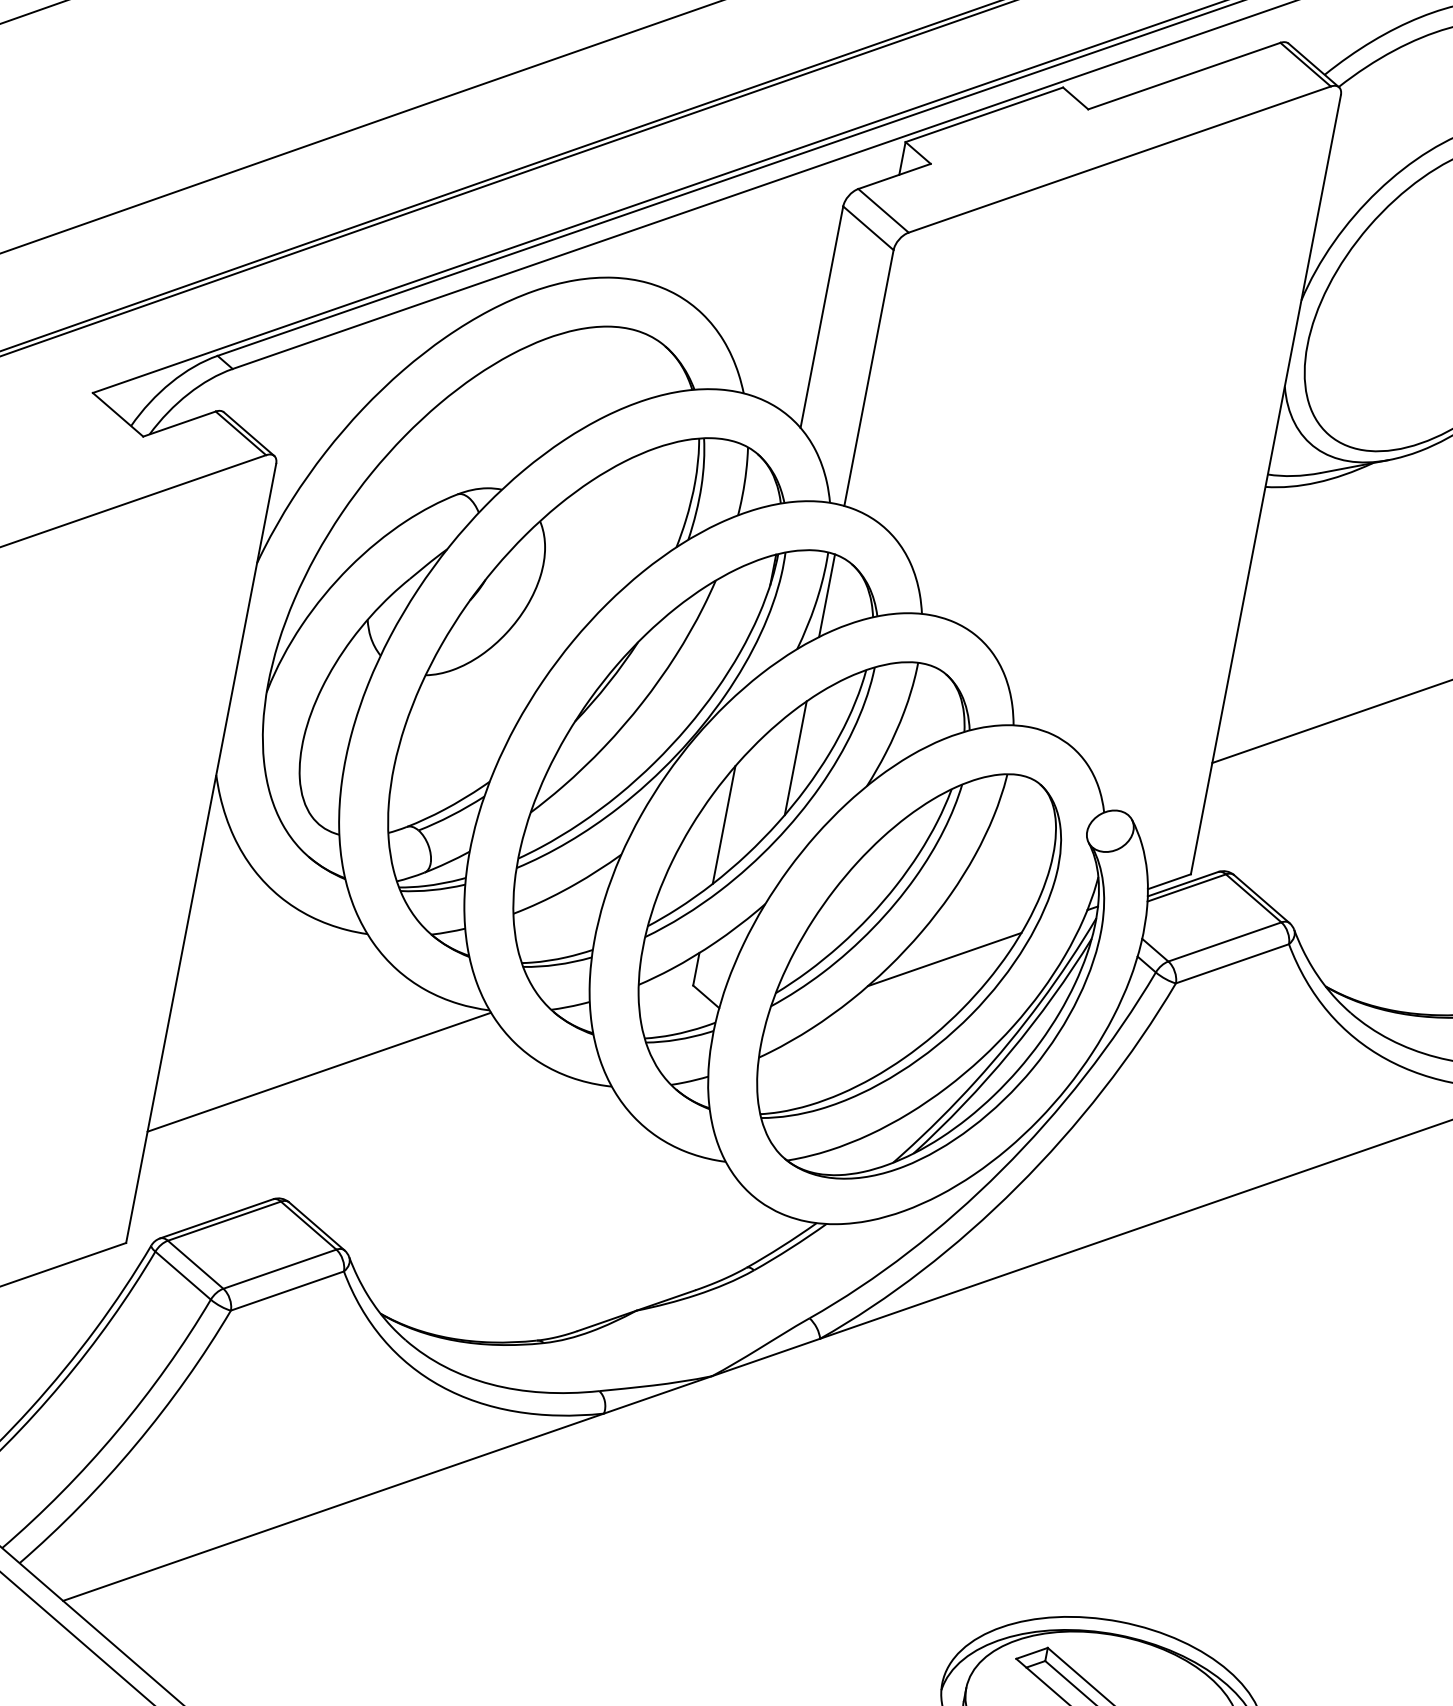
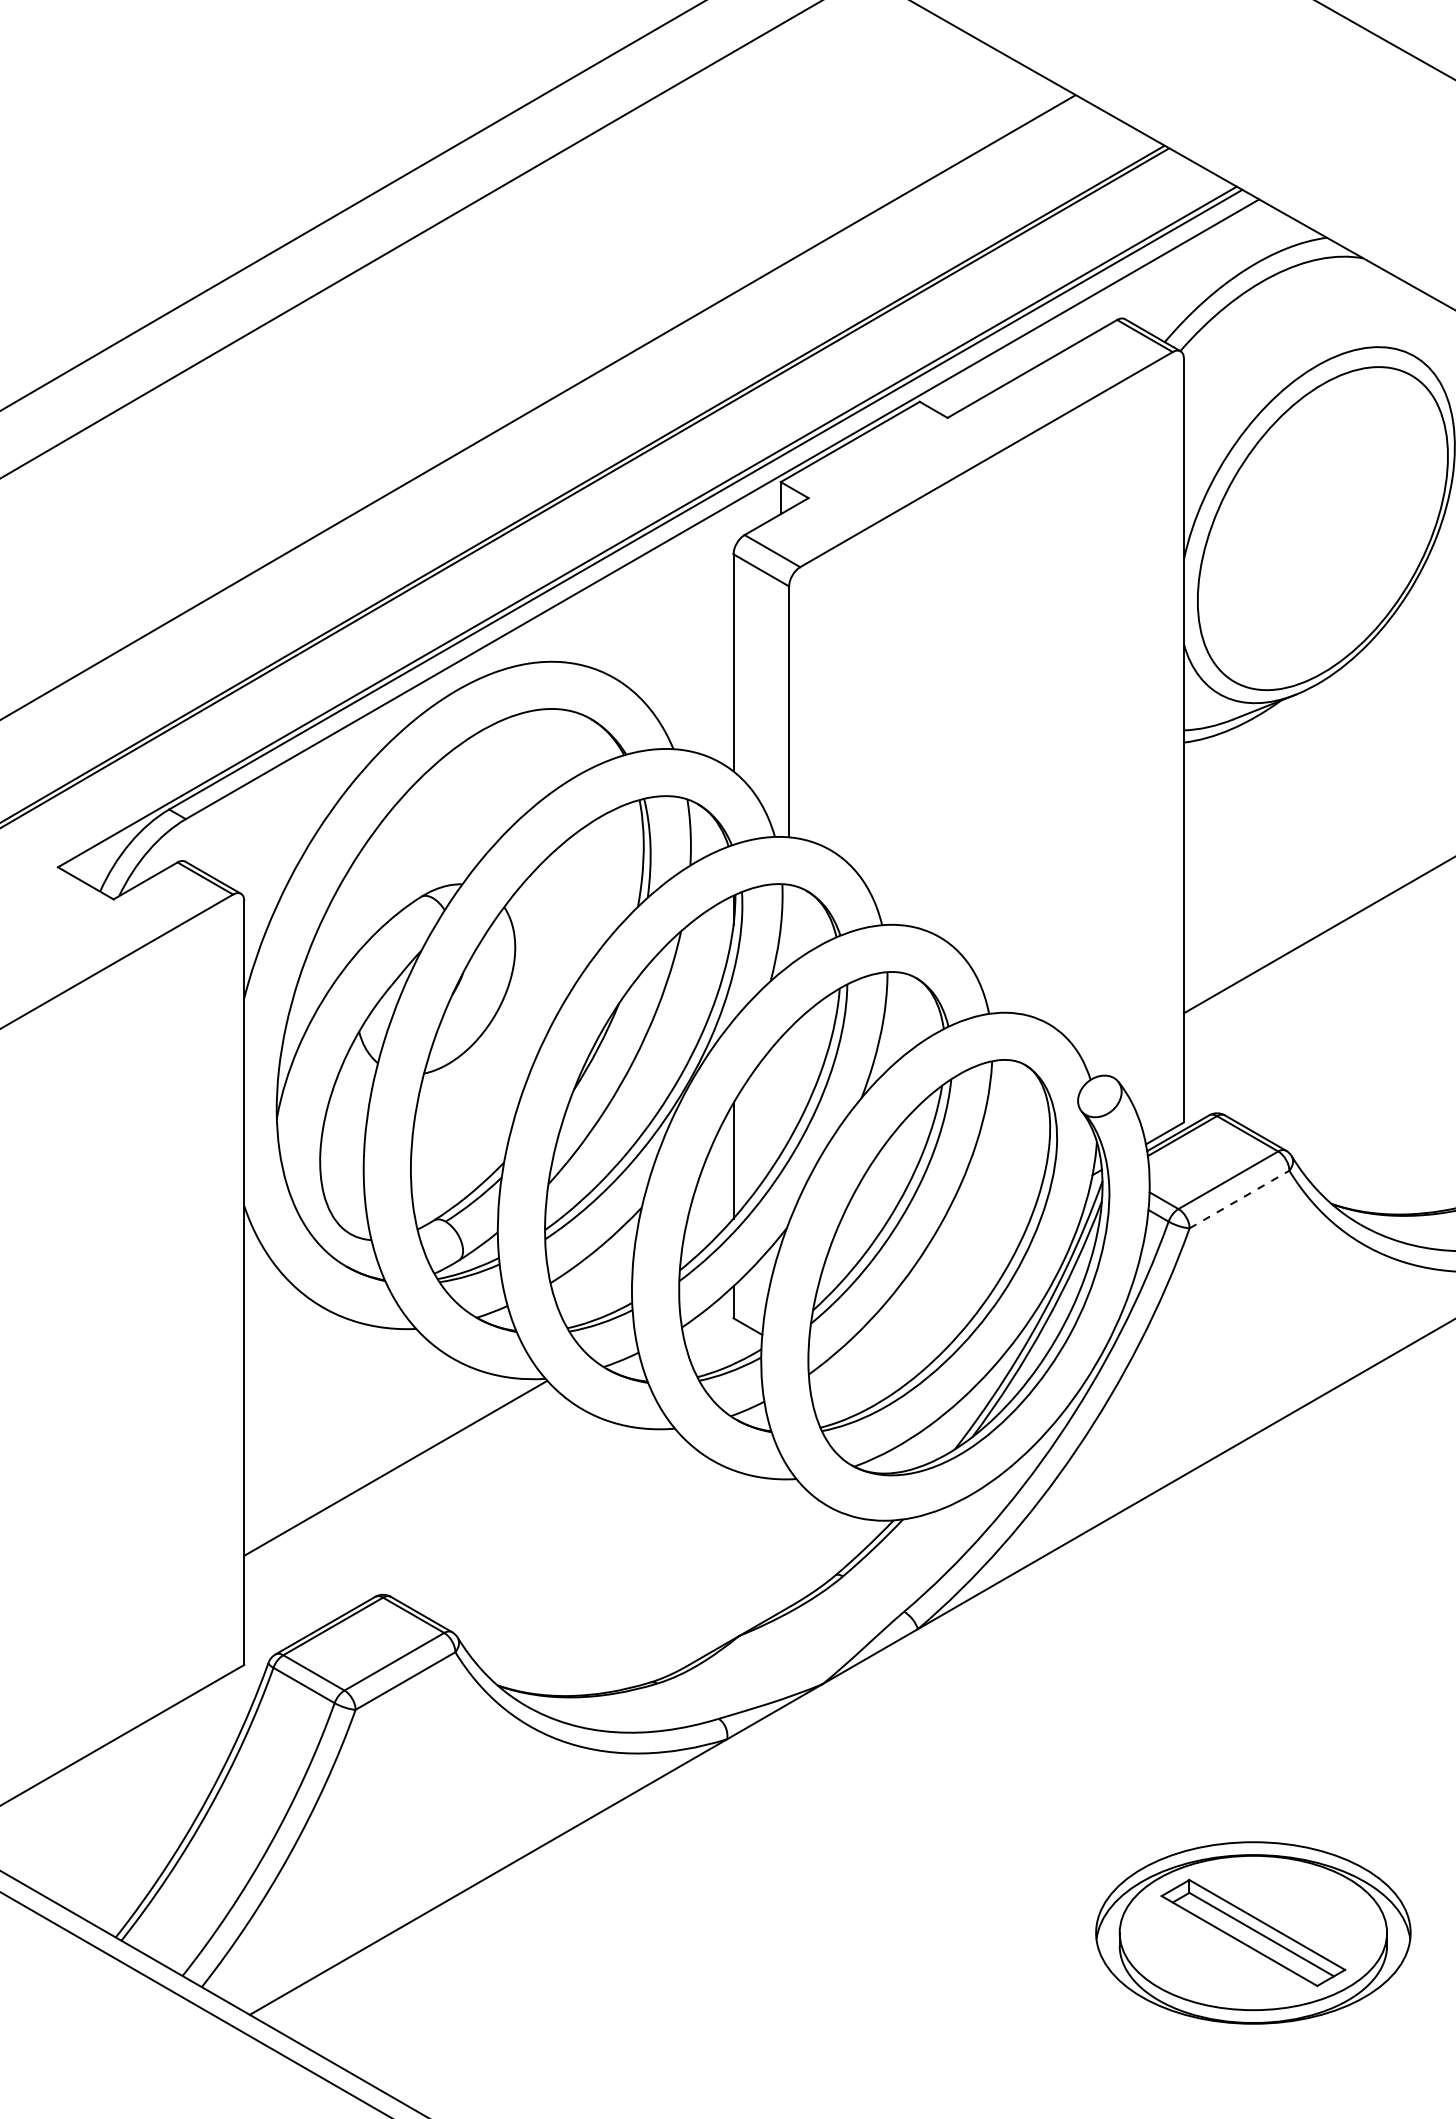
line: (827, 594) -> (789, 924), removed
line: (796, 758) -> (789, 1084), removed
line: (944, 959) -> (966, 1247), removed
line: (1232, 963) -> (1239, 1199), solid -> dashed

